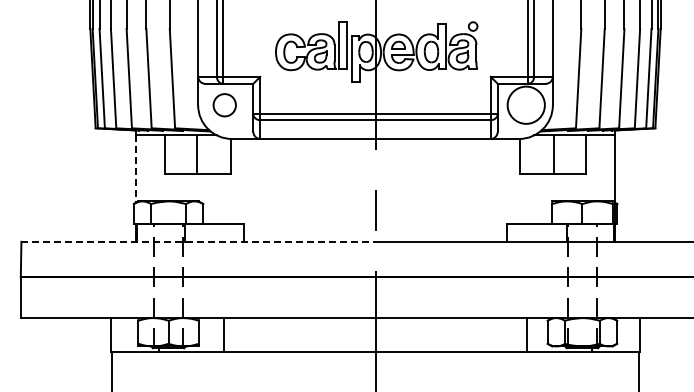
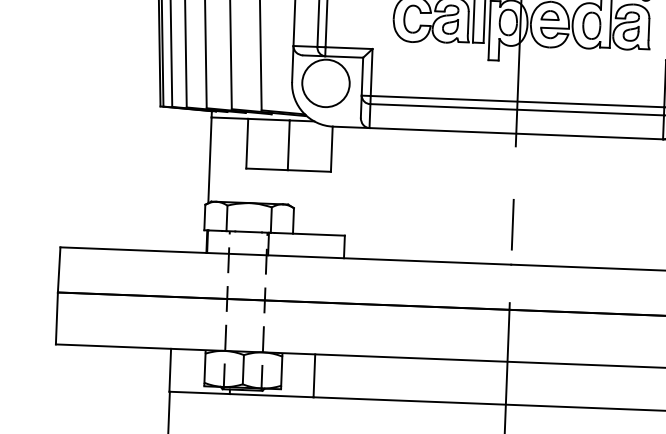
circle: (224, 104) -> (325, 82), size x1.67
line: (136, 169) -> (210, 160), dashed -> solid
line: (198, 241) -> (285, 255), dashed -> solid

